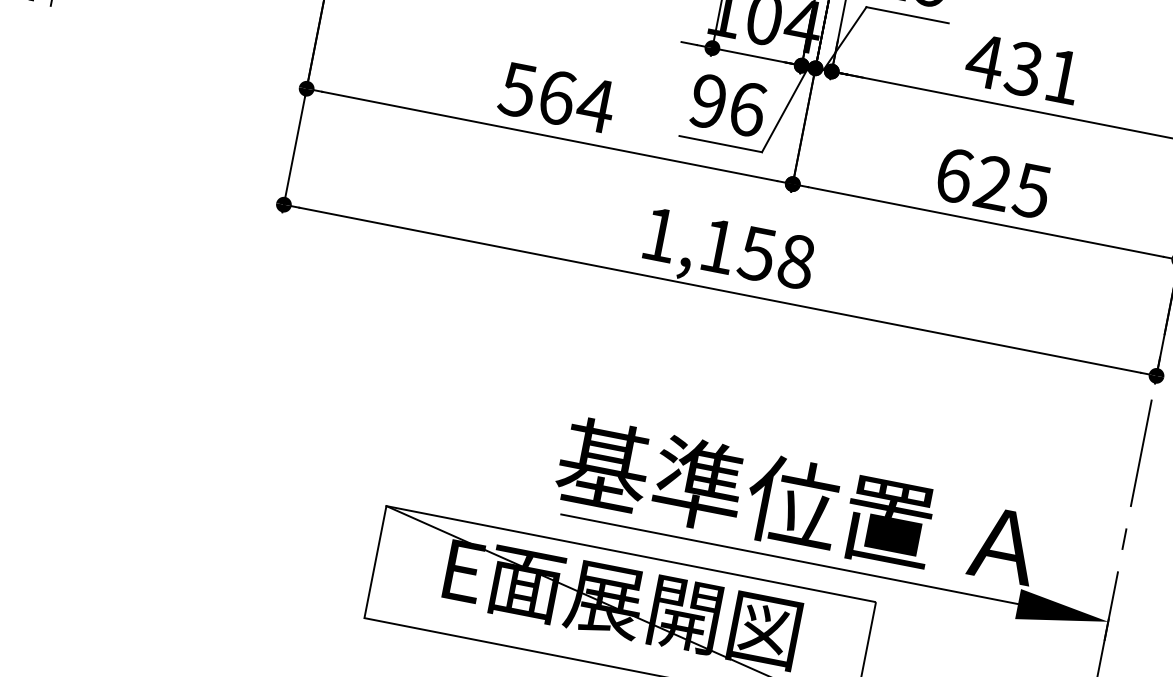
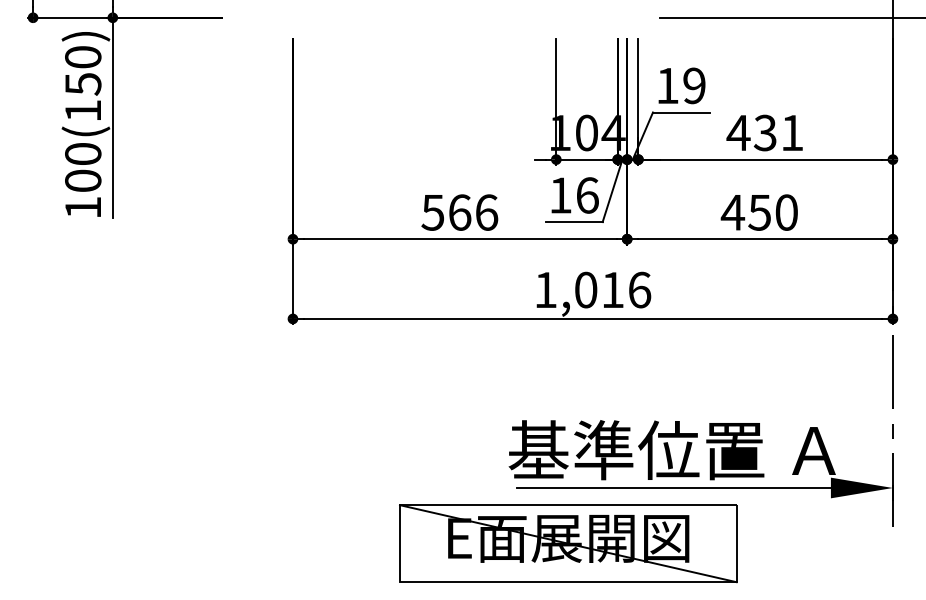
text: (708, 101) -> (560, 195), 96 -> 16
text: (595, 105) -> (486, 212), 564 -> 566
text: (991, 182) -> (758, 212), 625 -> 450
text: (758, 253) -> (613, 289), 1,158 -> 1,016

